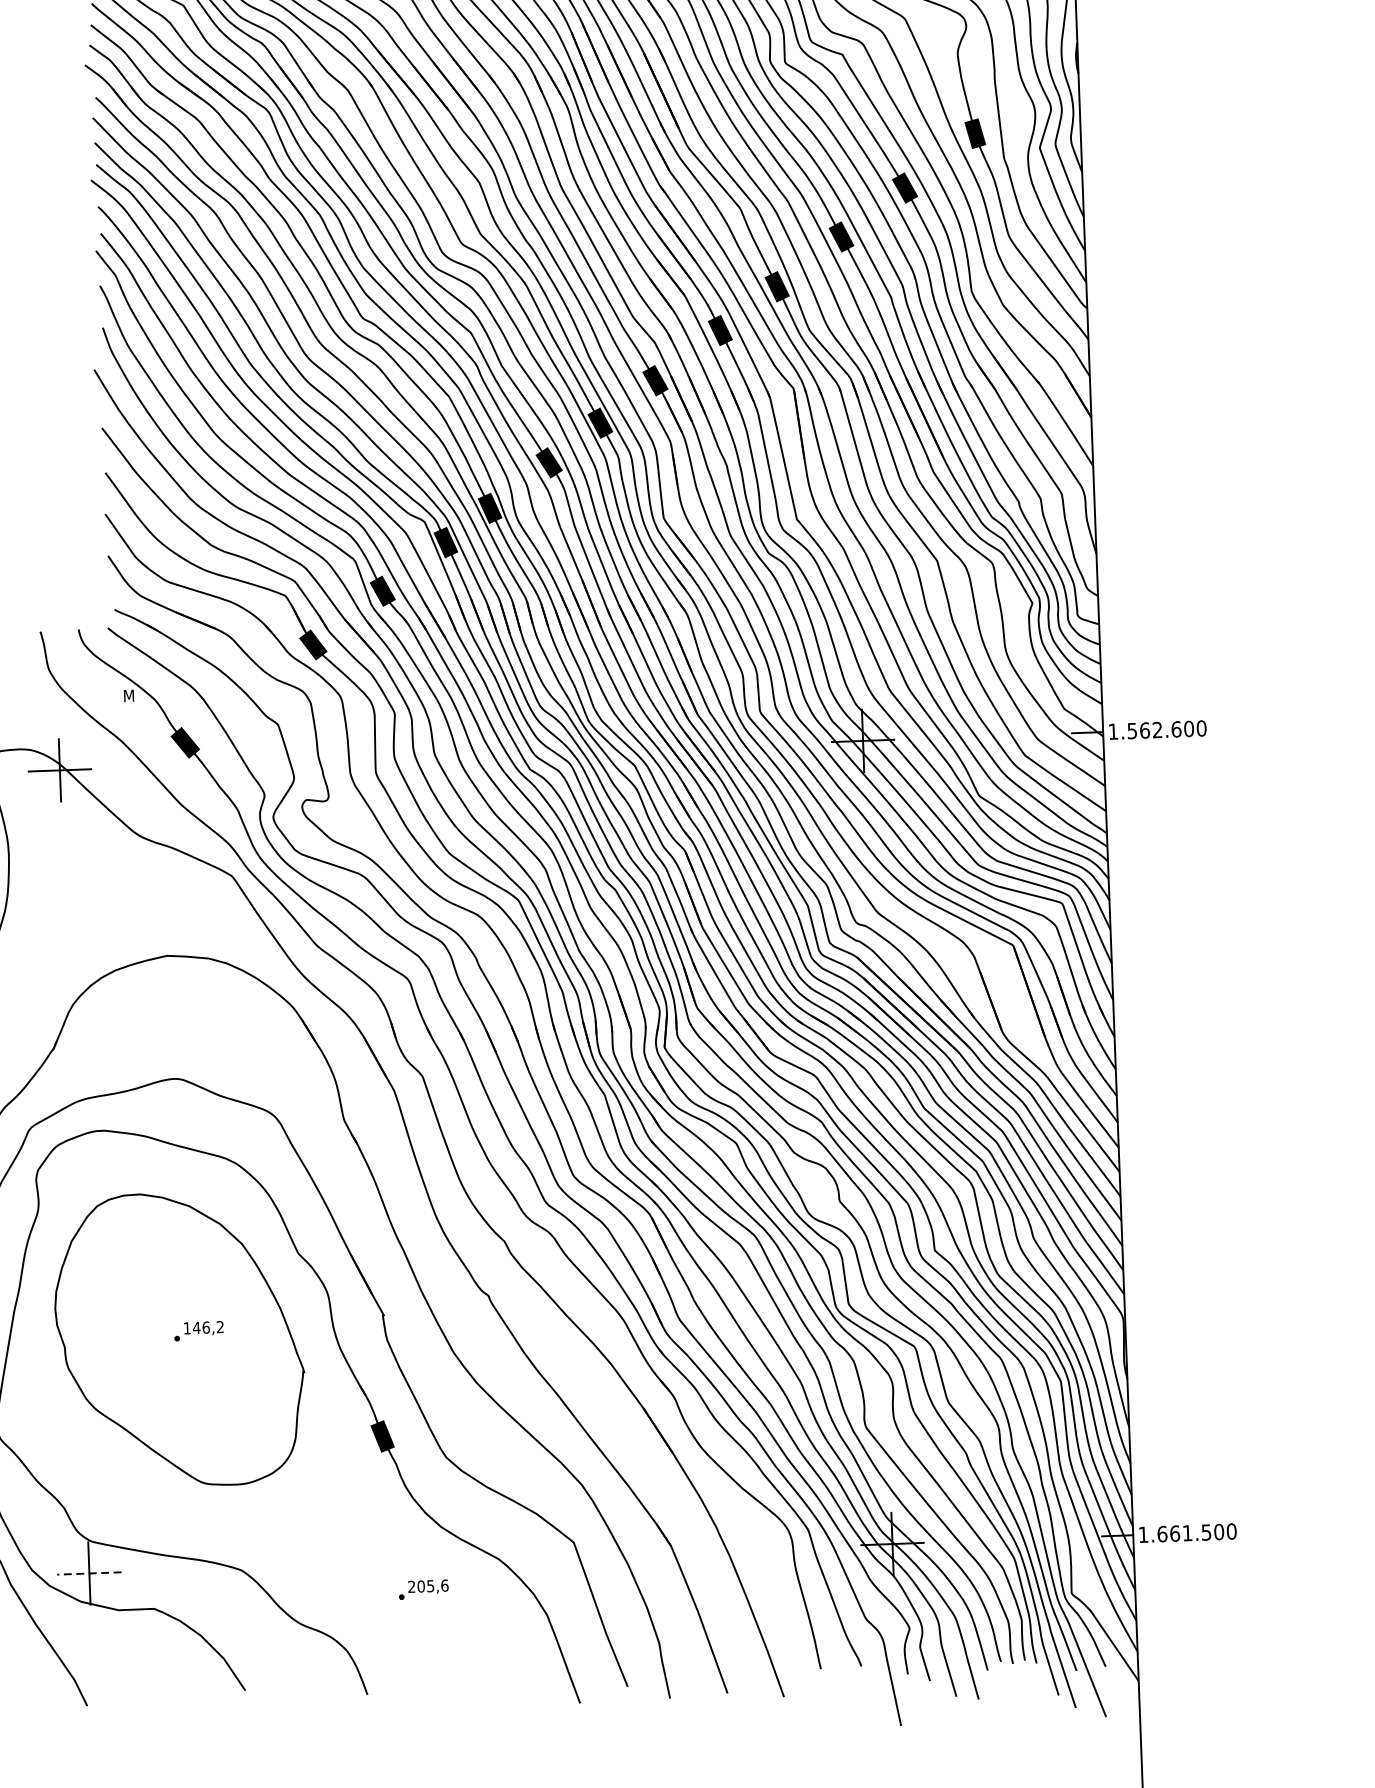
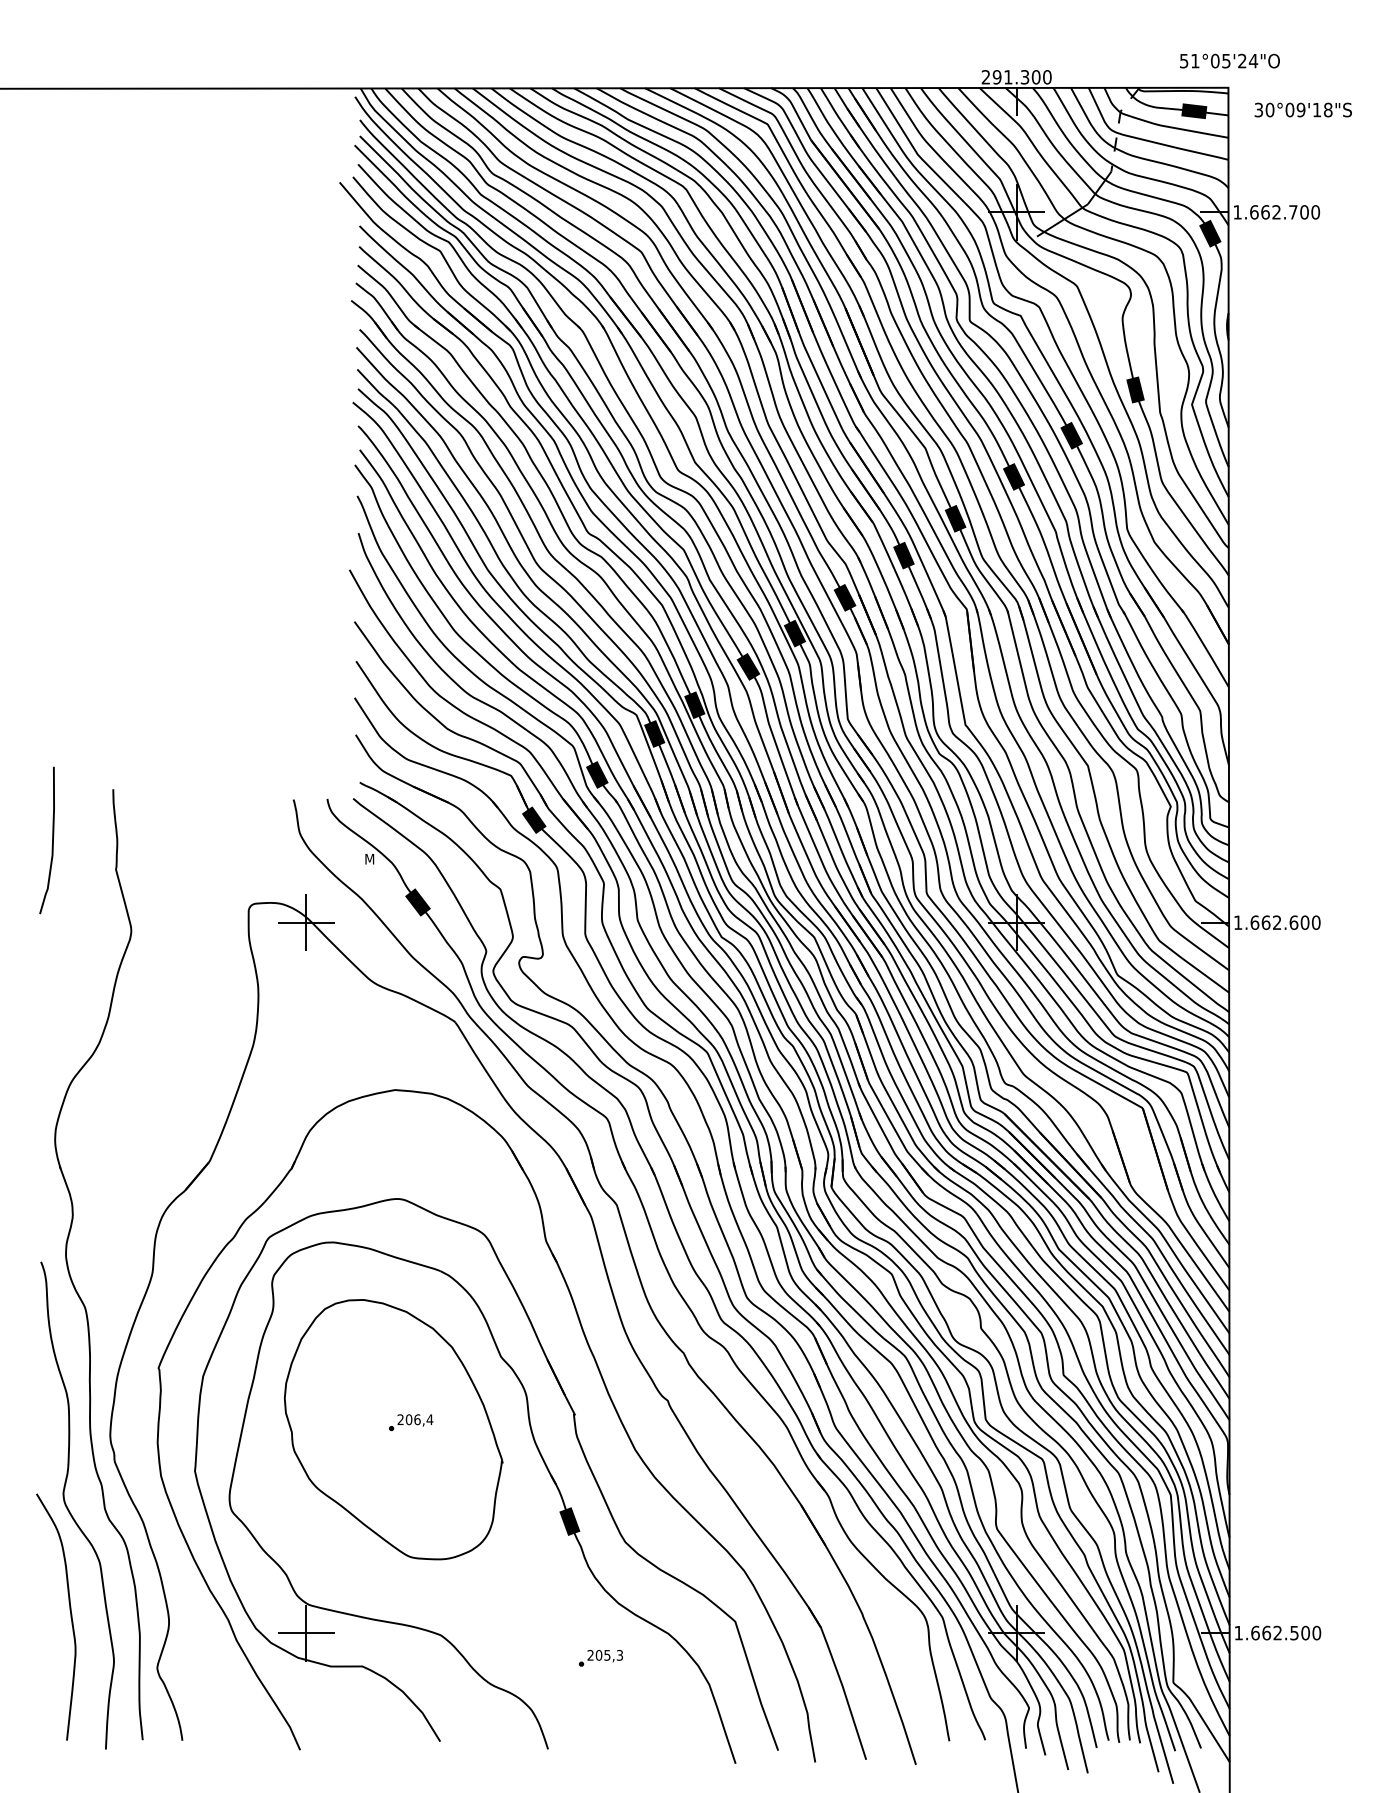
text: (1131, 730) -> (1254, 922), 1.562.600 -> 1.662.600
text: (203, 1327) -> (415, 1419), 146,2 -> 206,4
text: (1187, 1532) -> (1277, 1632), 1.661.500 -> 1.662.500
line: (88, 1573) -> (305, 1633), dashed -> solid
text: (444, 1584) -> (619, 1654), 205,6 -> 205,3

